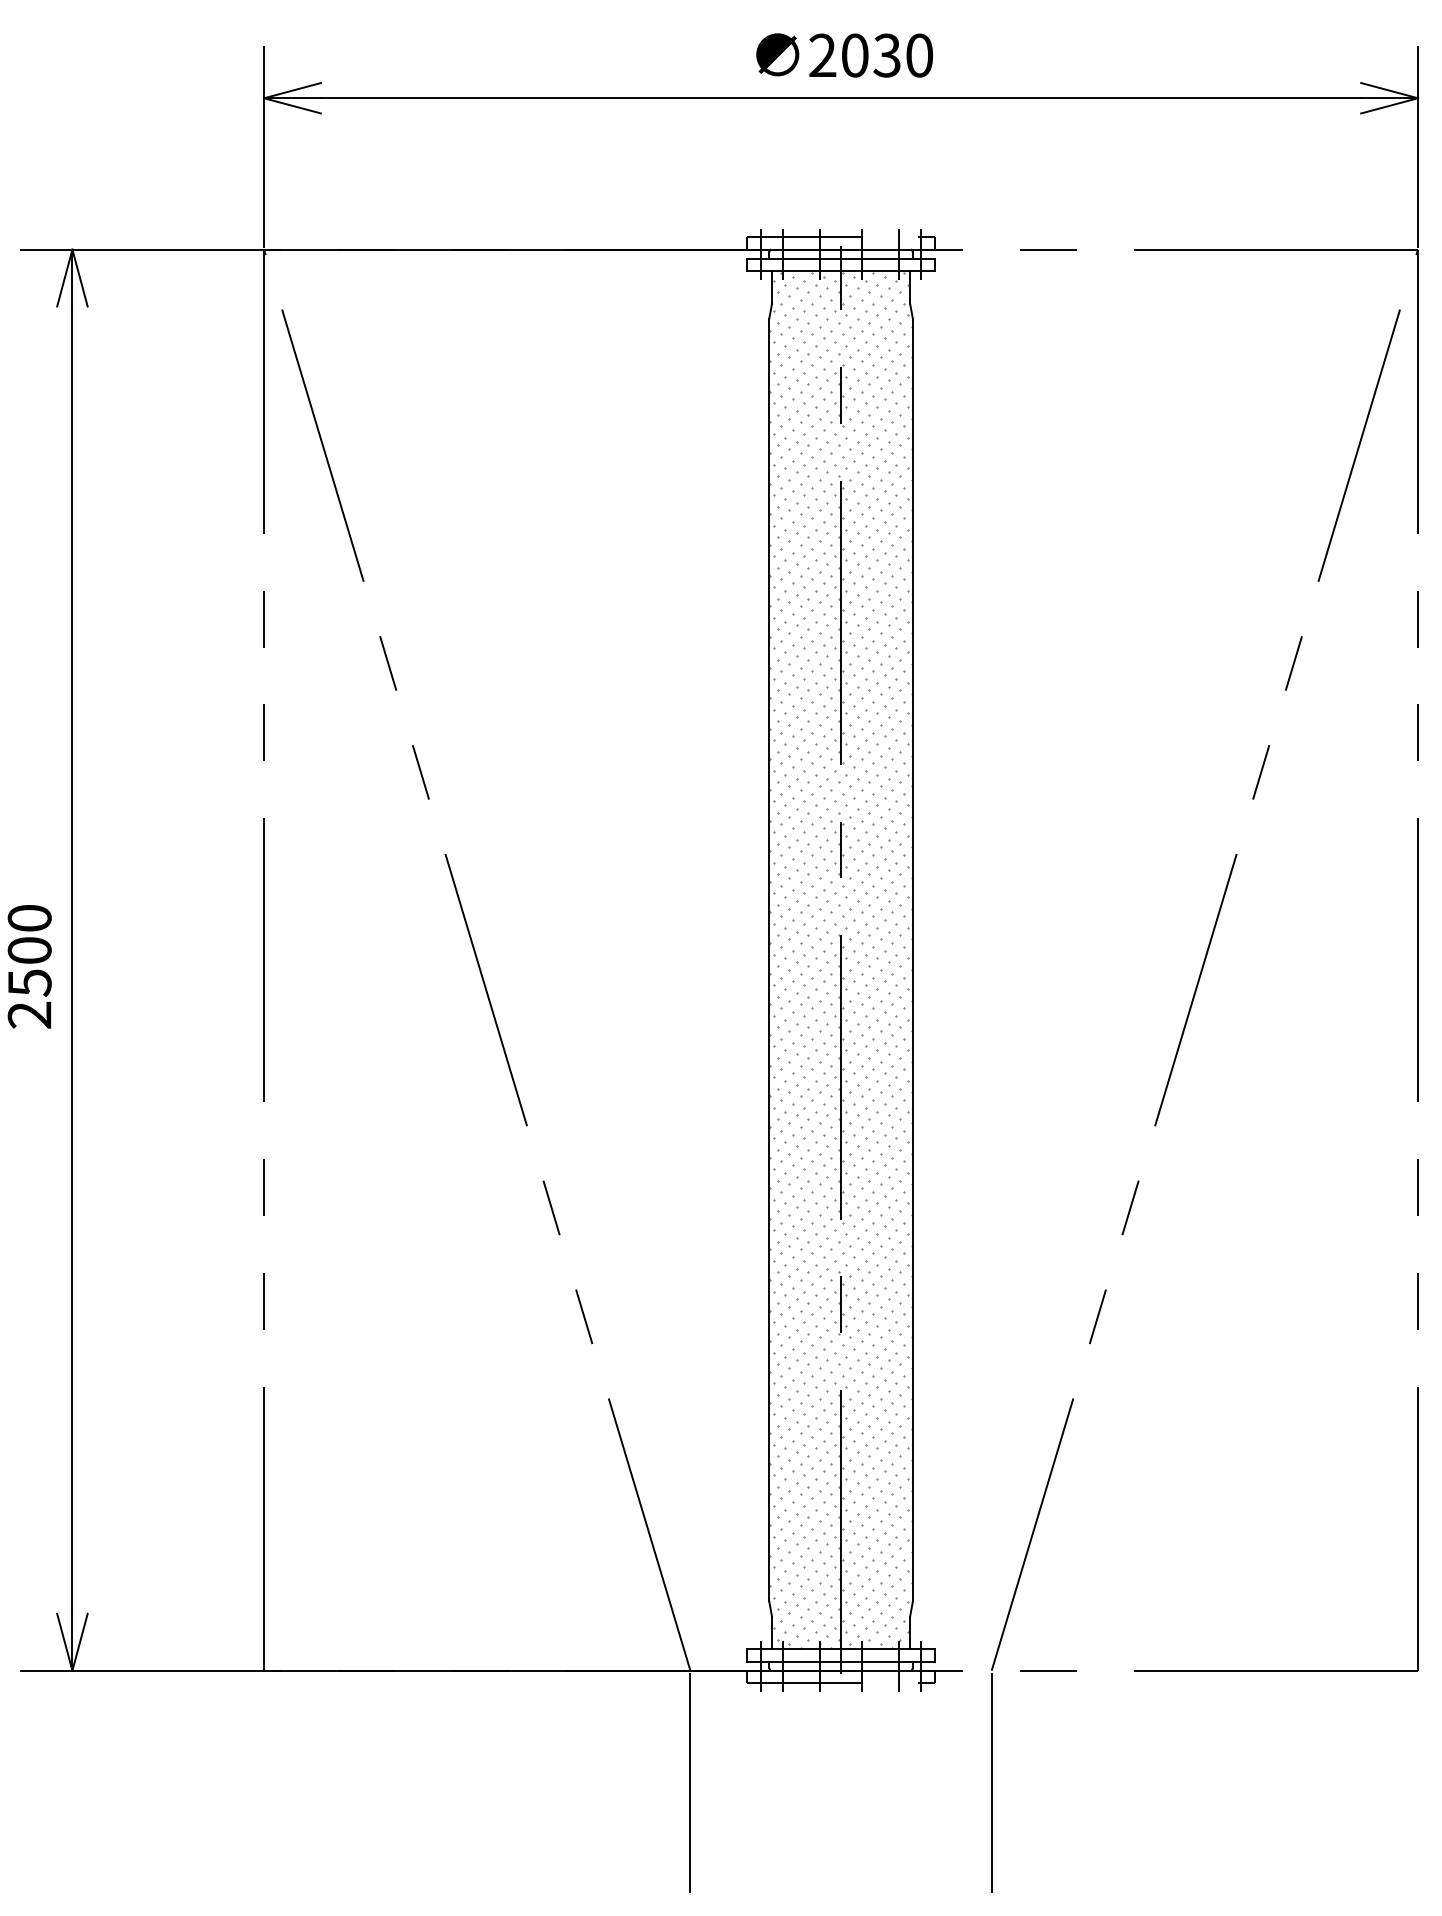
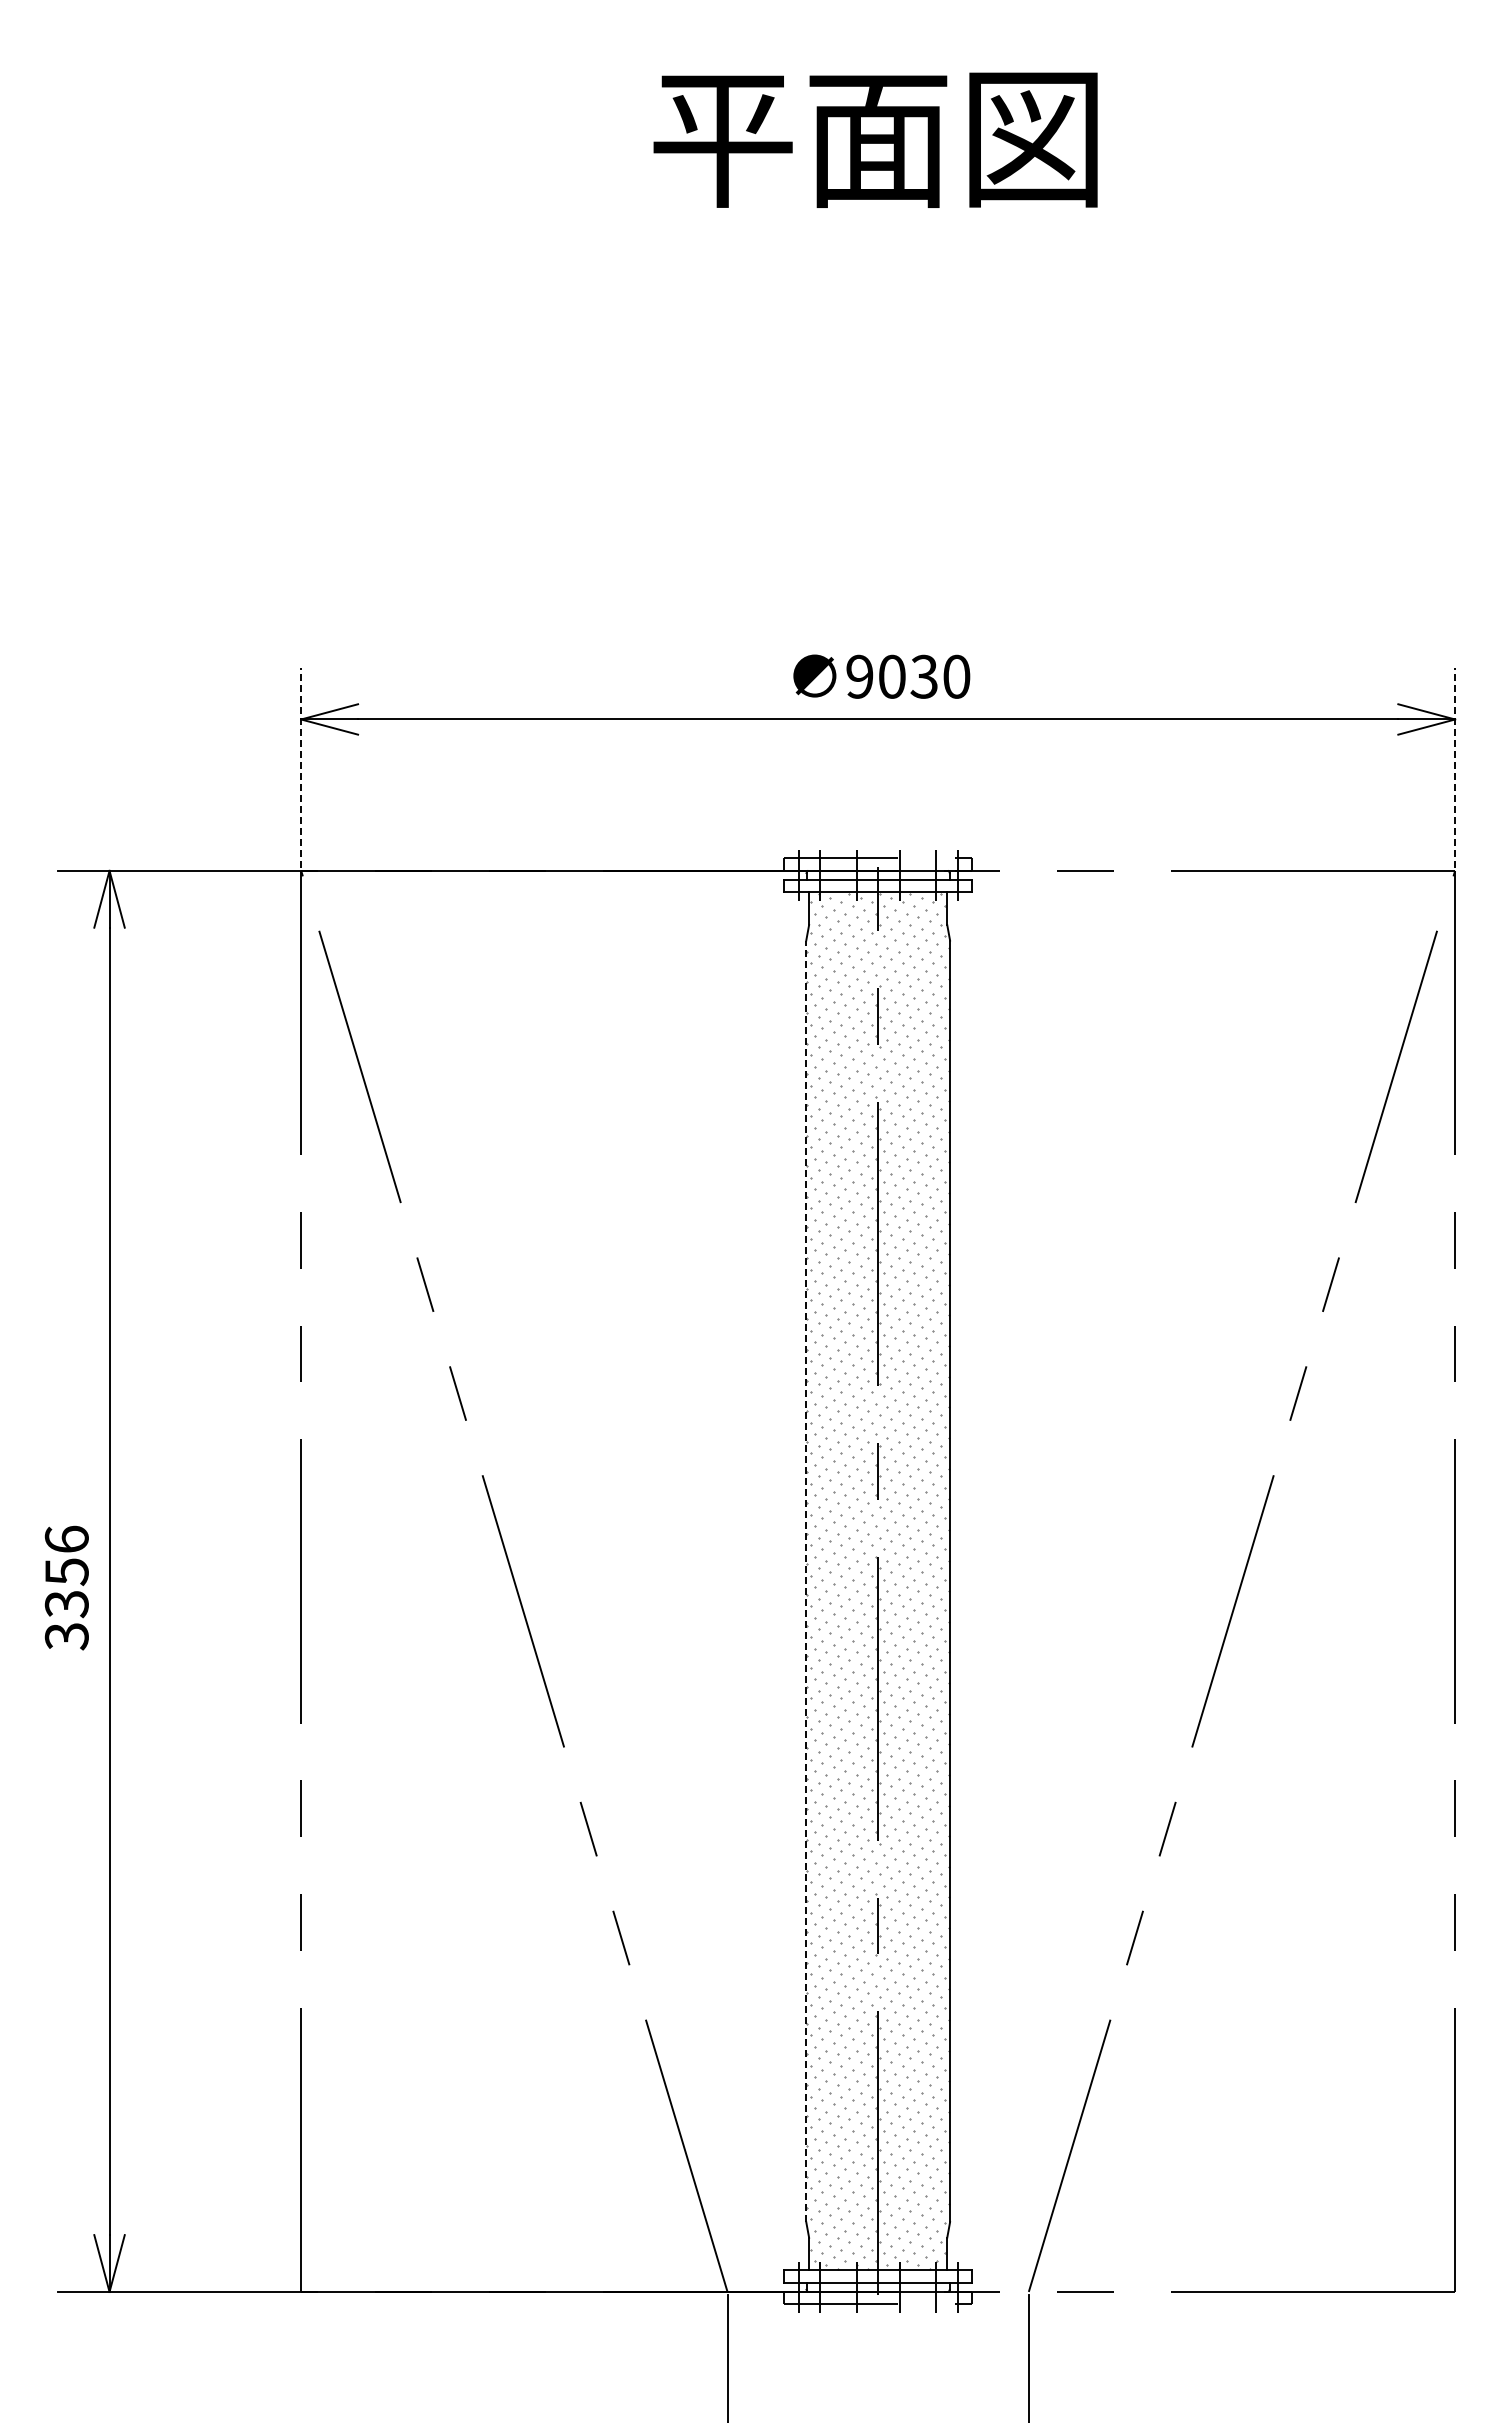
text: (822, 55) -> (859, 676), 2030 -> 9030
line: (264, 147) -> (301, 768), solid -> dashed
line: (1418, 147) -> (1455, 768), solid -> dashed
line: (769, 960) -> (806, 1581), solid -> dashed
text: (29, 966) -> (66, 1587), 2500 -> 3356

